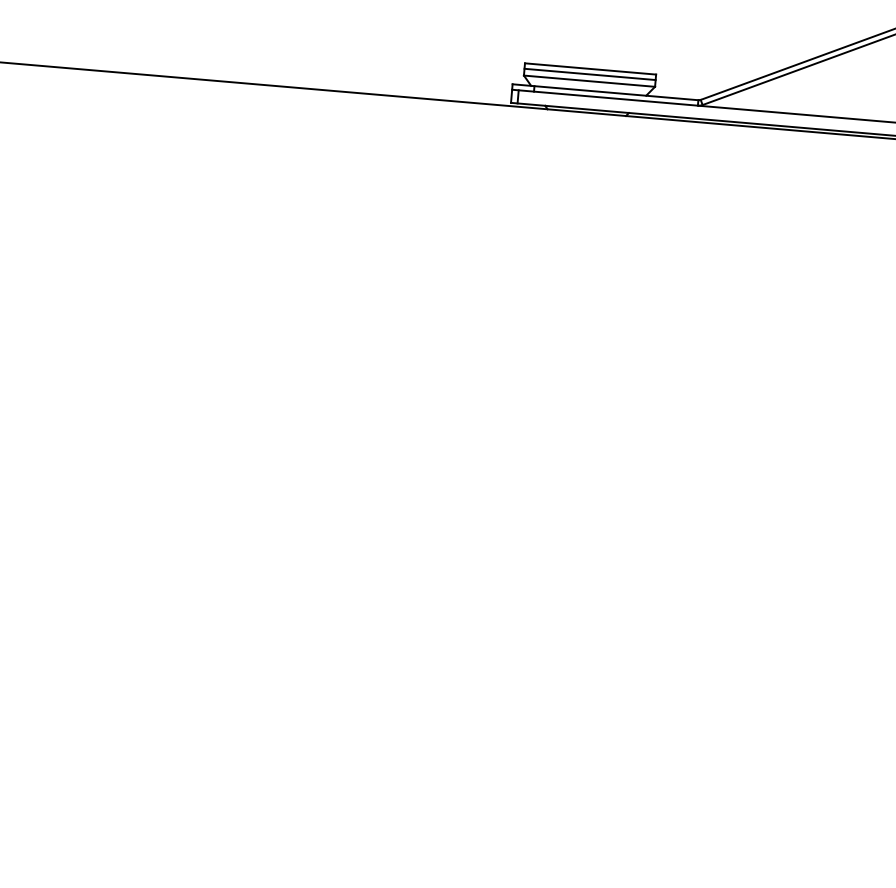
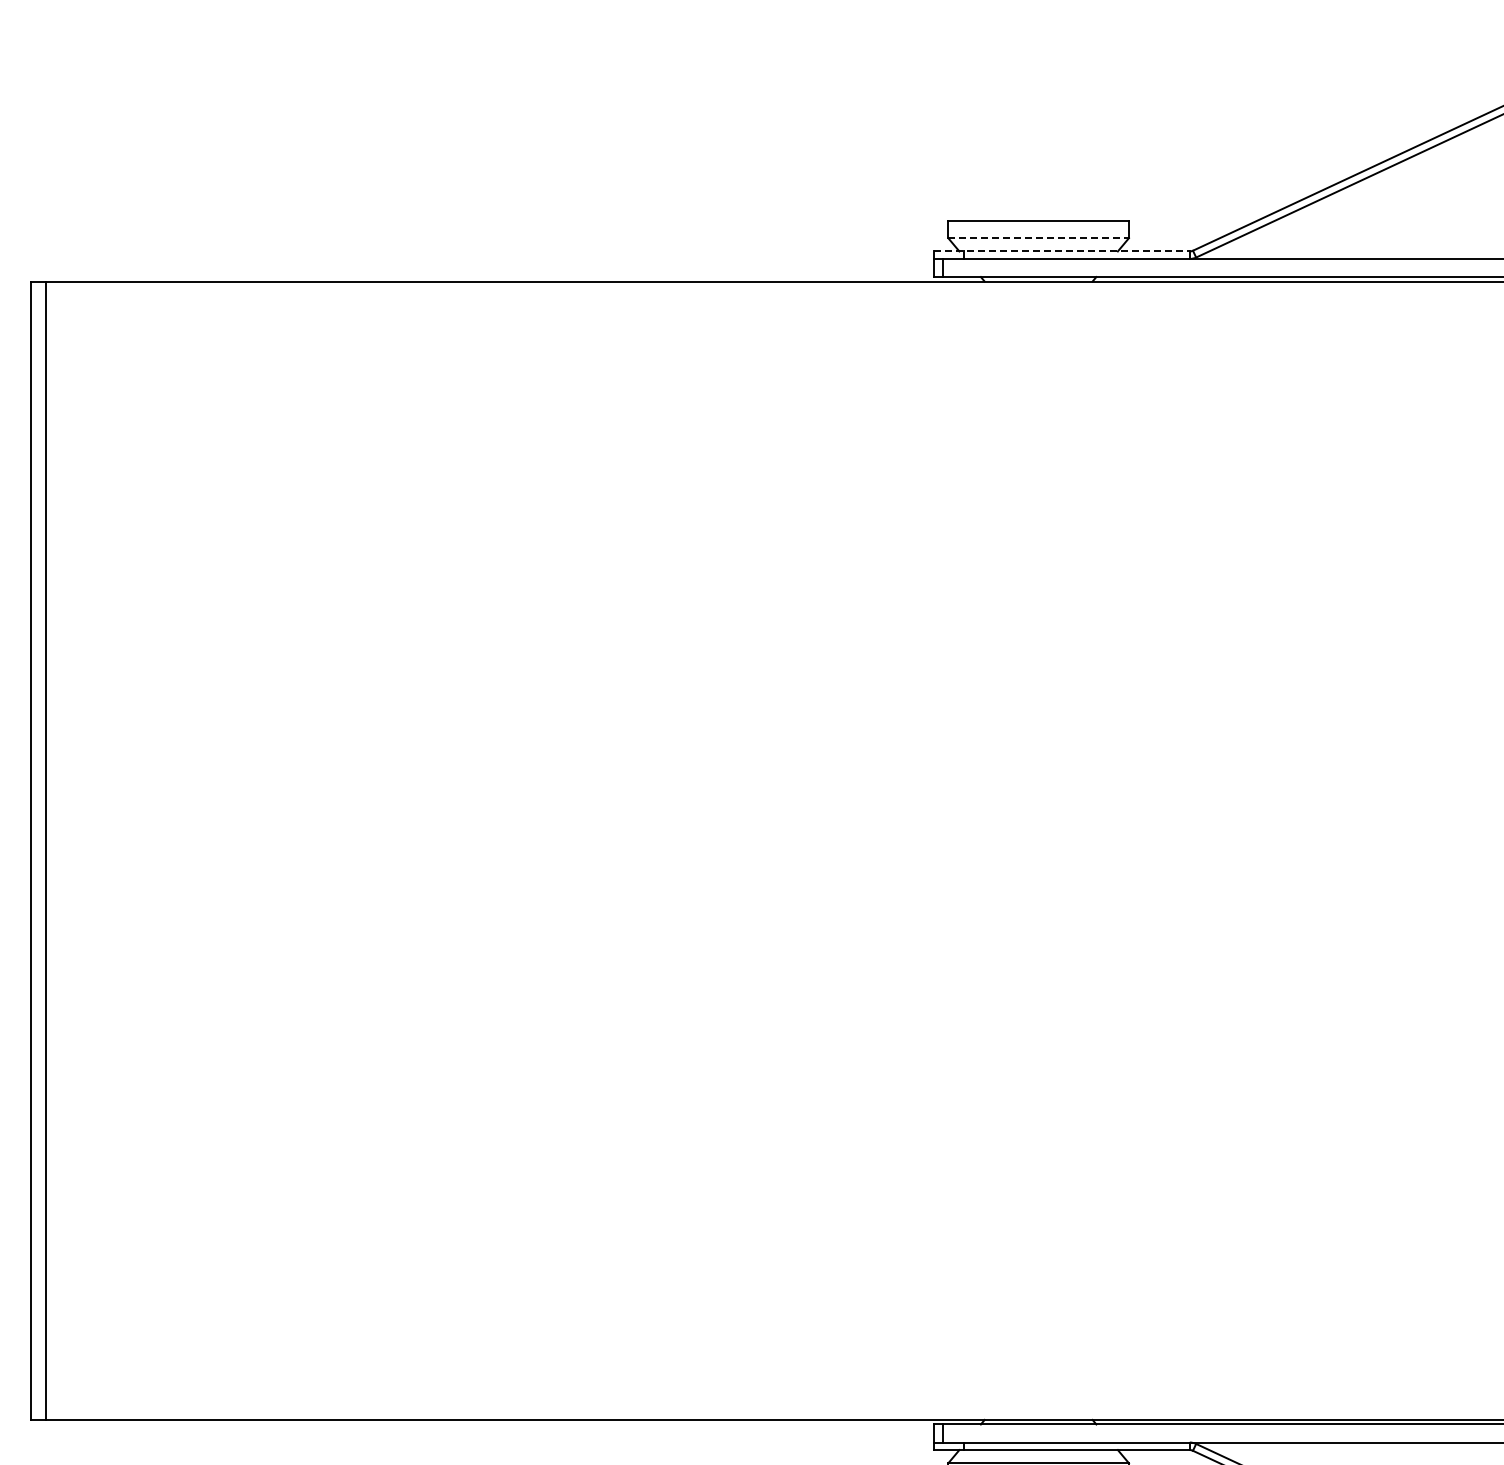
line: (590, 74) -> (1038, 228), removed
line: (590, 81) -> (1039, 238), solid -> dashed
line: (605, 92) -> (1061, 251), solid -> dashed

